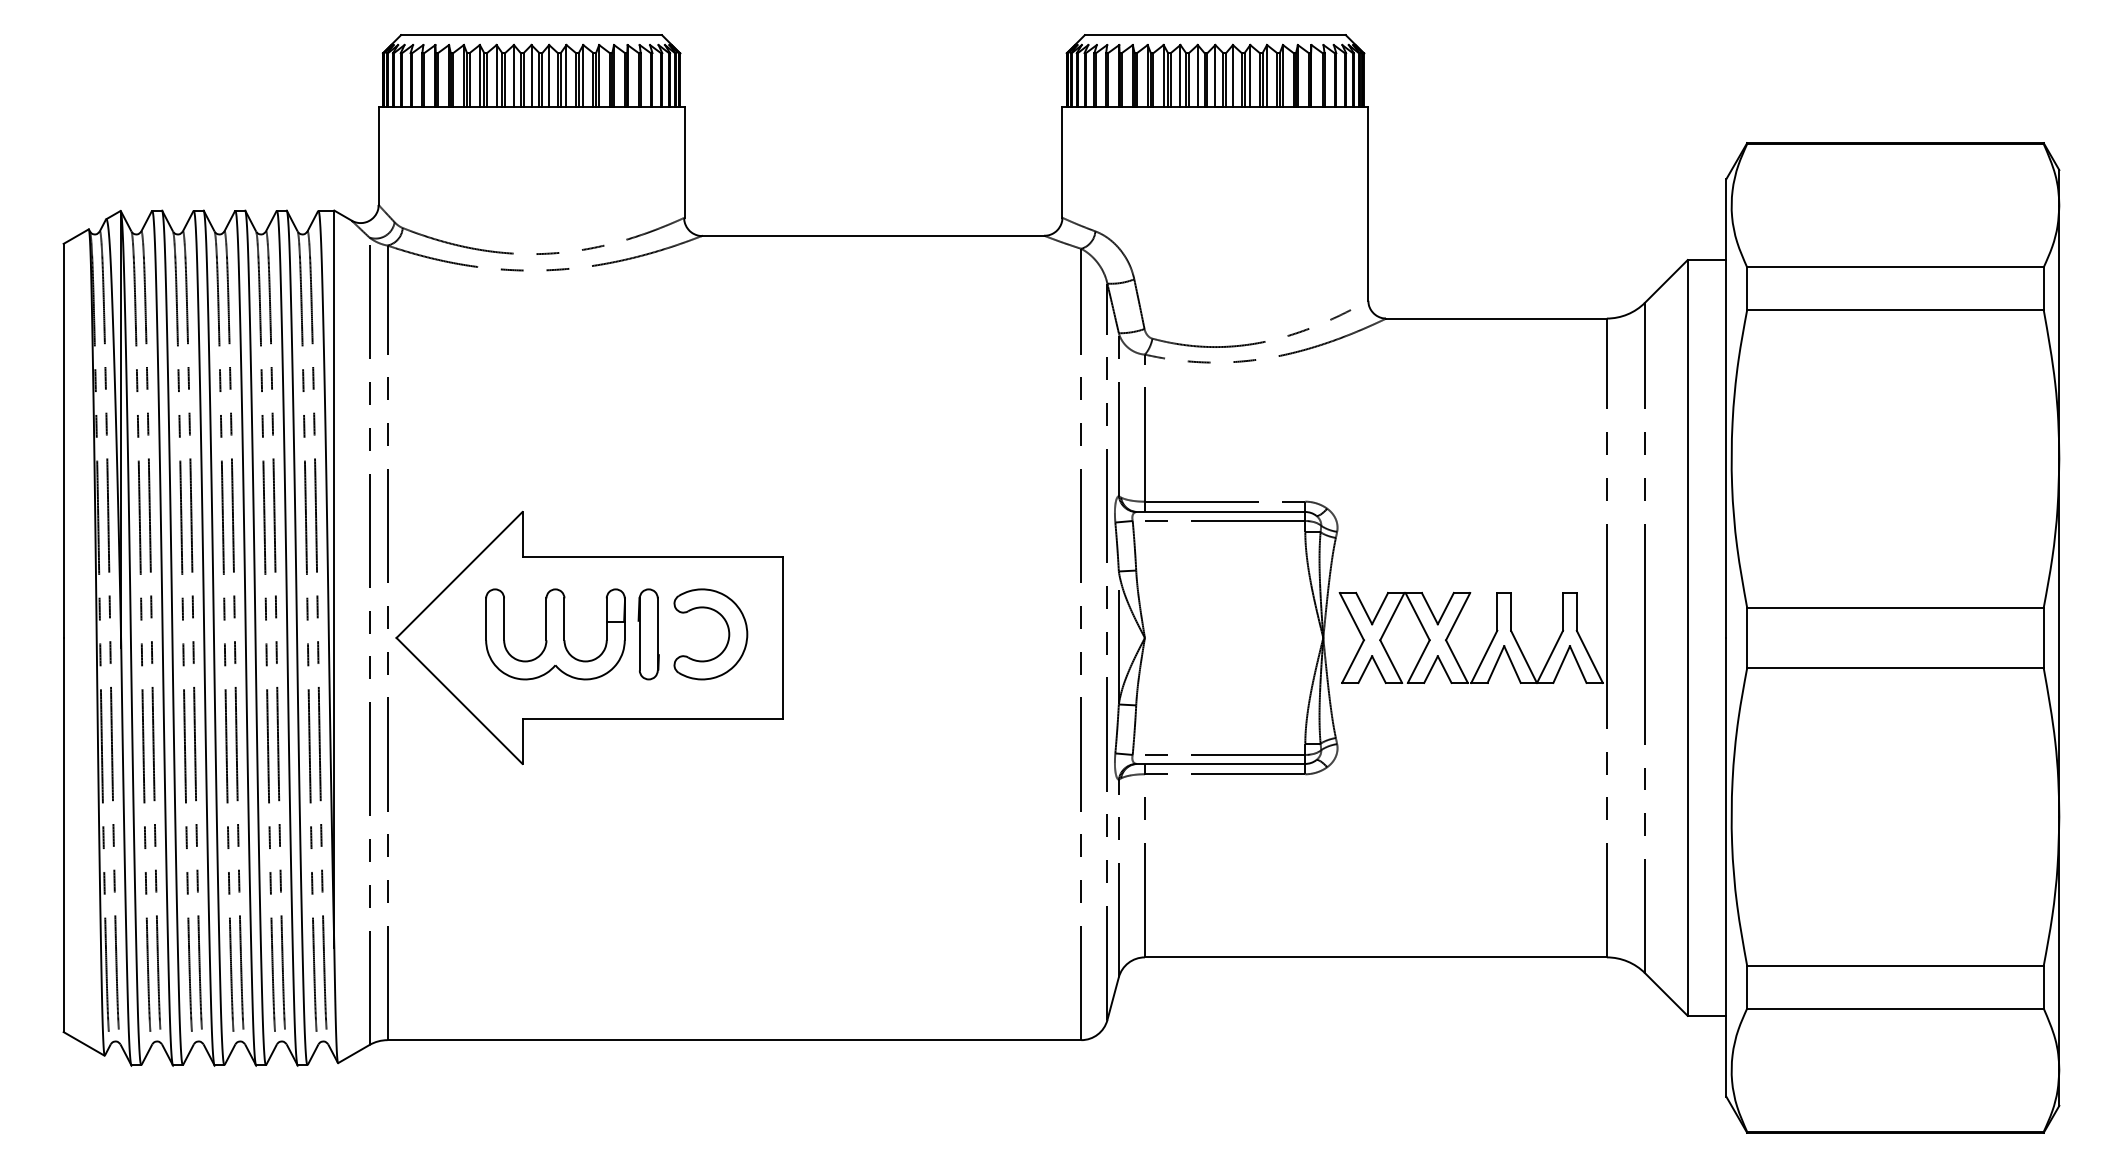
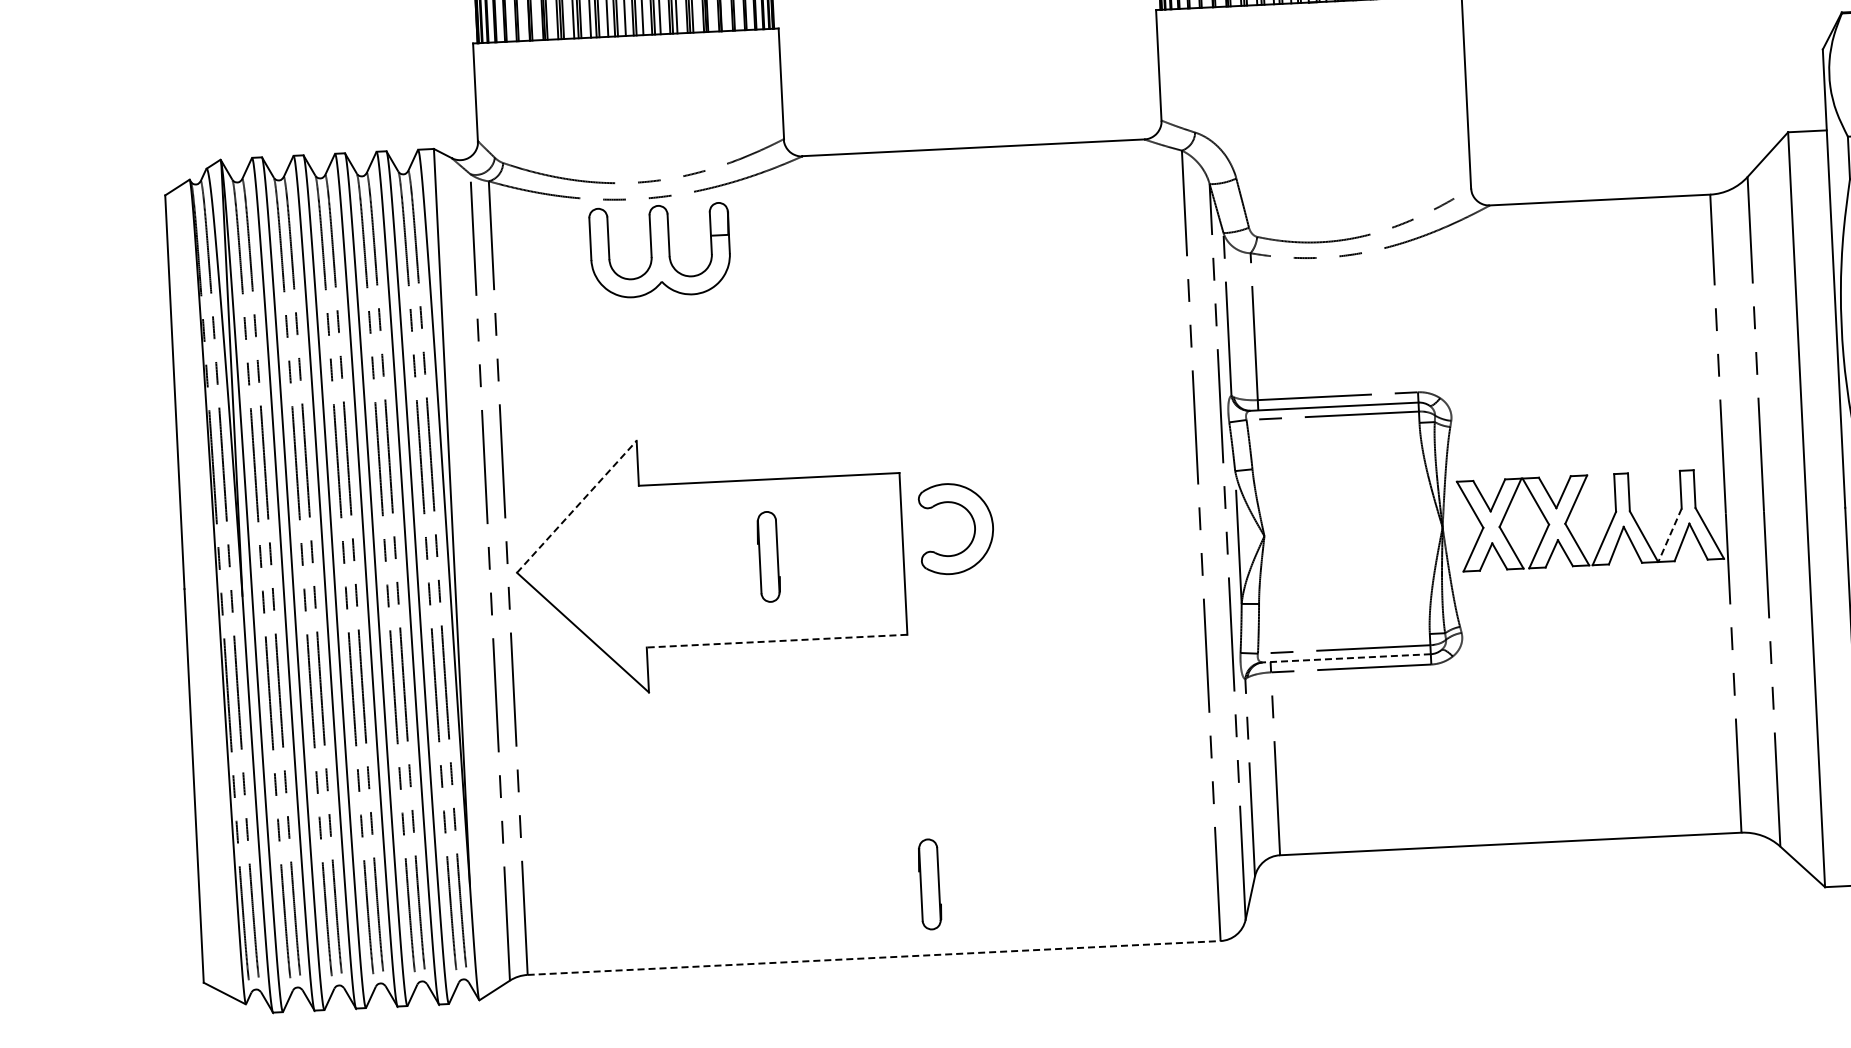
line: (459, 574) -> (576, 506), solid -> dashed
part: (727, 629) -> (973, 522), moved
part: (555, 634) -> (660, 250), moved
line: (1549, 657) -> (1669, 535), solid -> dashed
line: (652, 718) -> (776, 640), solid -> dashed
line: (1220, 763) -> (1346, 657), solid -> dashed
part: (793, 969) -> (929, 884), added
line: (734, 1040) -> (874, 958), solid -> dashed

